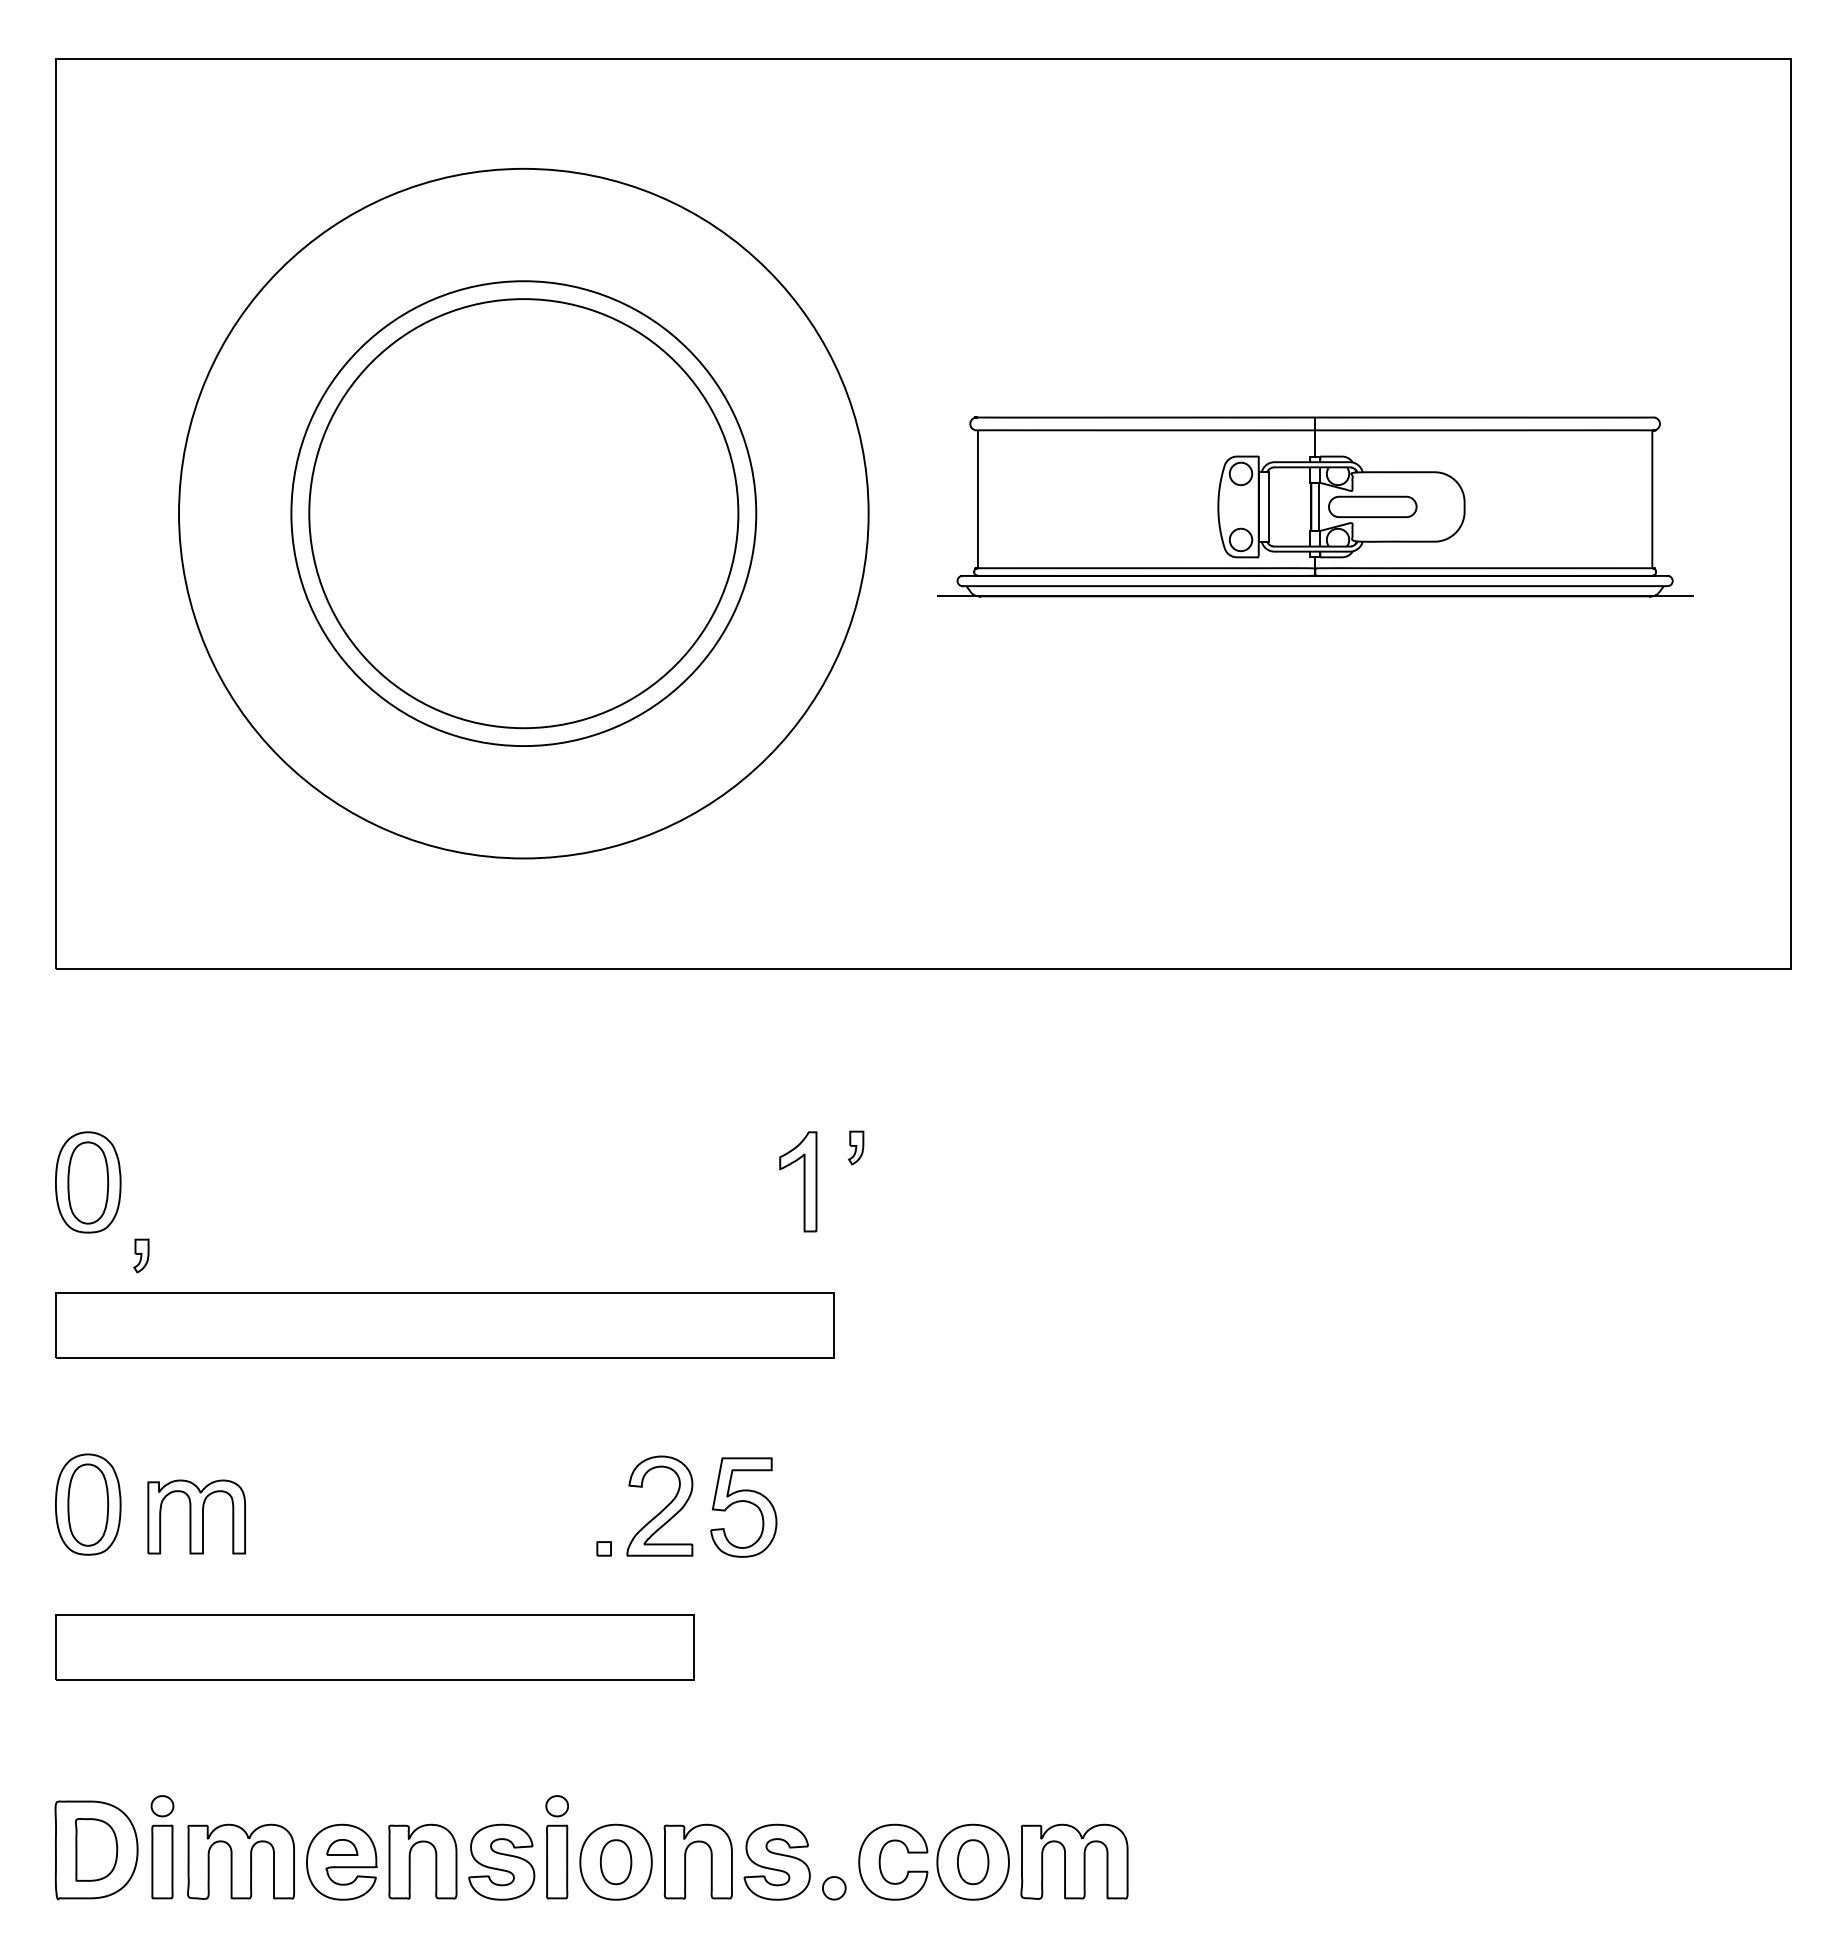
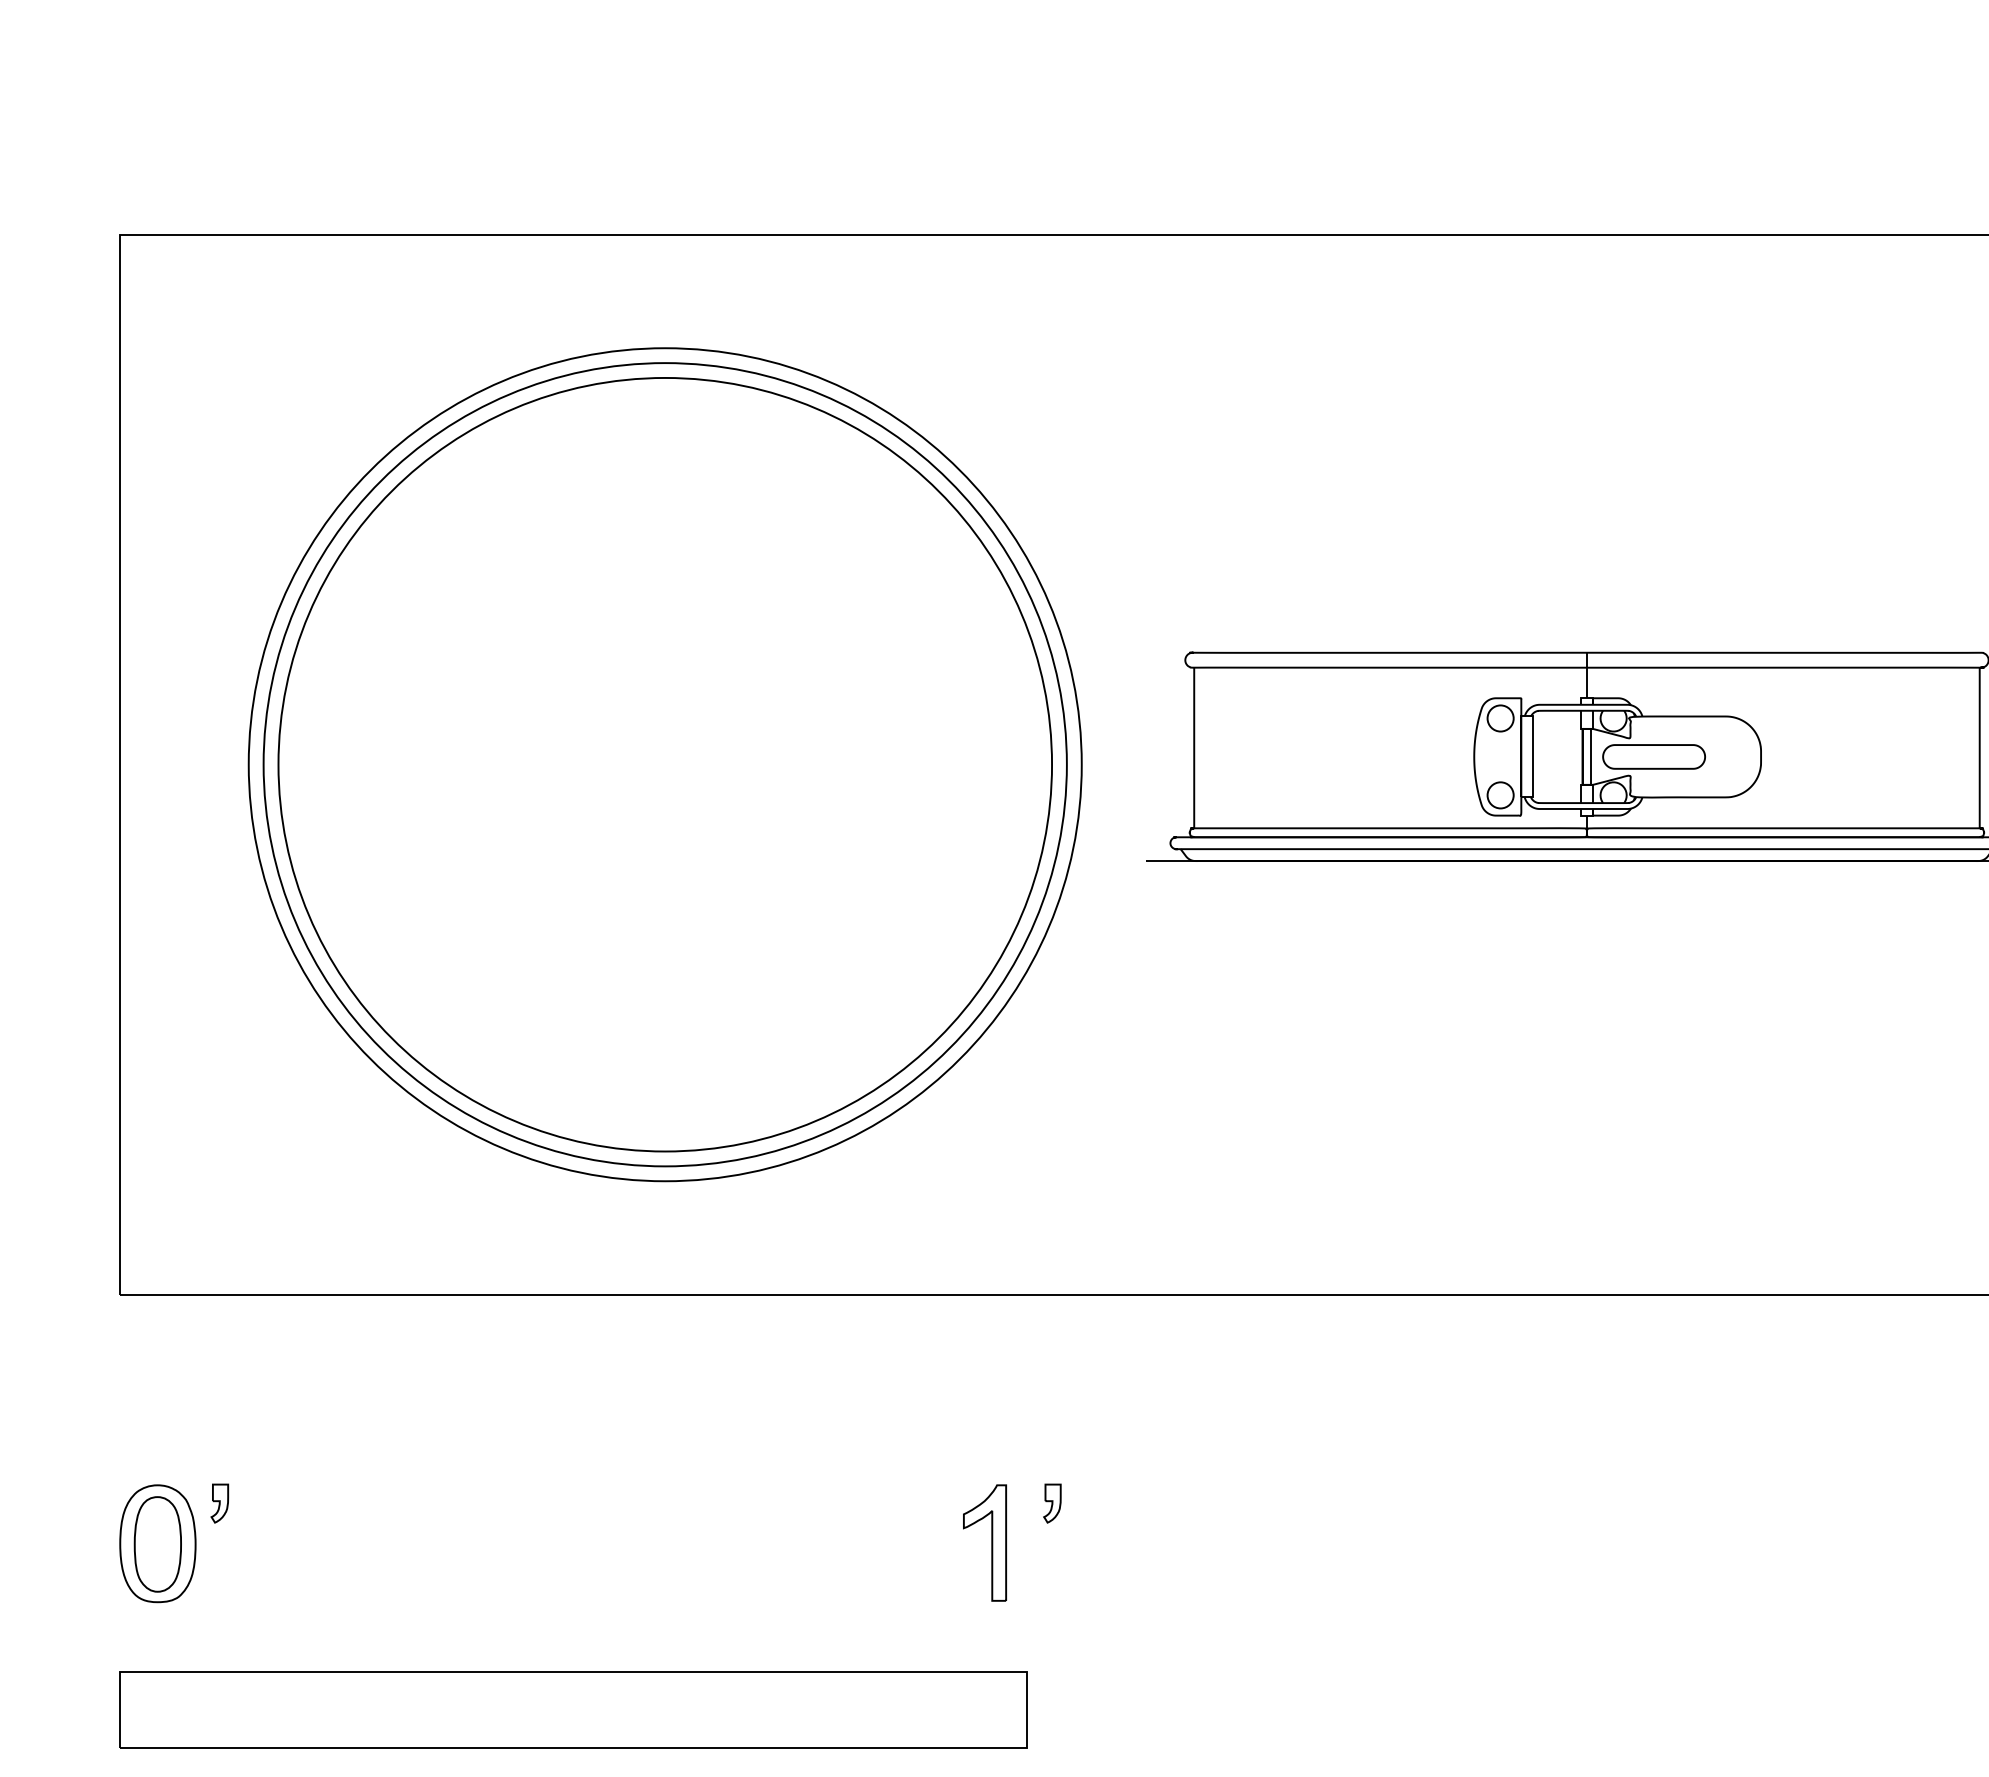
circle: (523, 513) -> (664, 764), size x1.43
circle: (523, 513) -> (664, 764), size x1.67
part: (141, 1255) -> (219, 1503), moved

